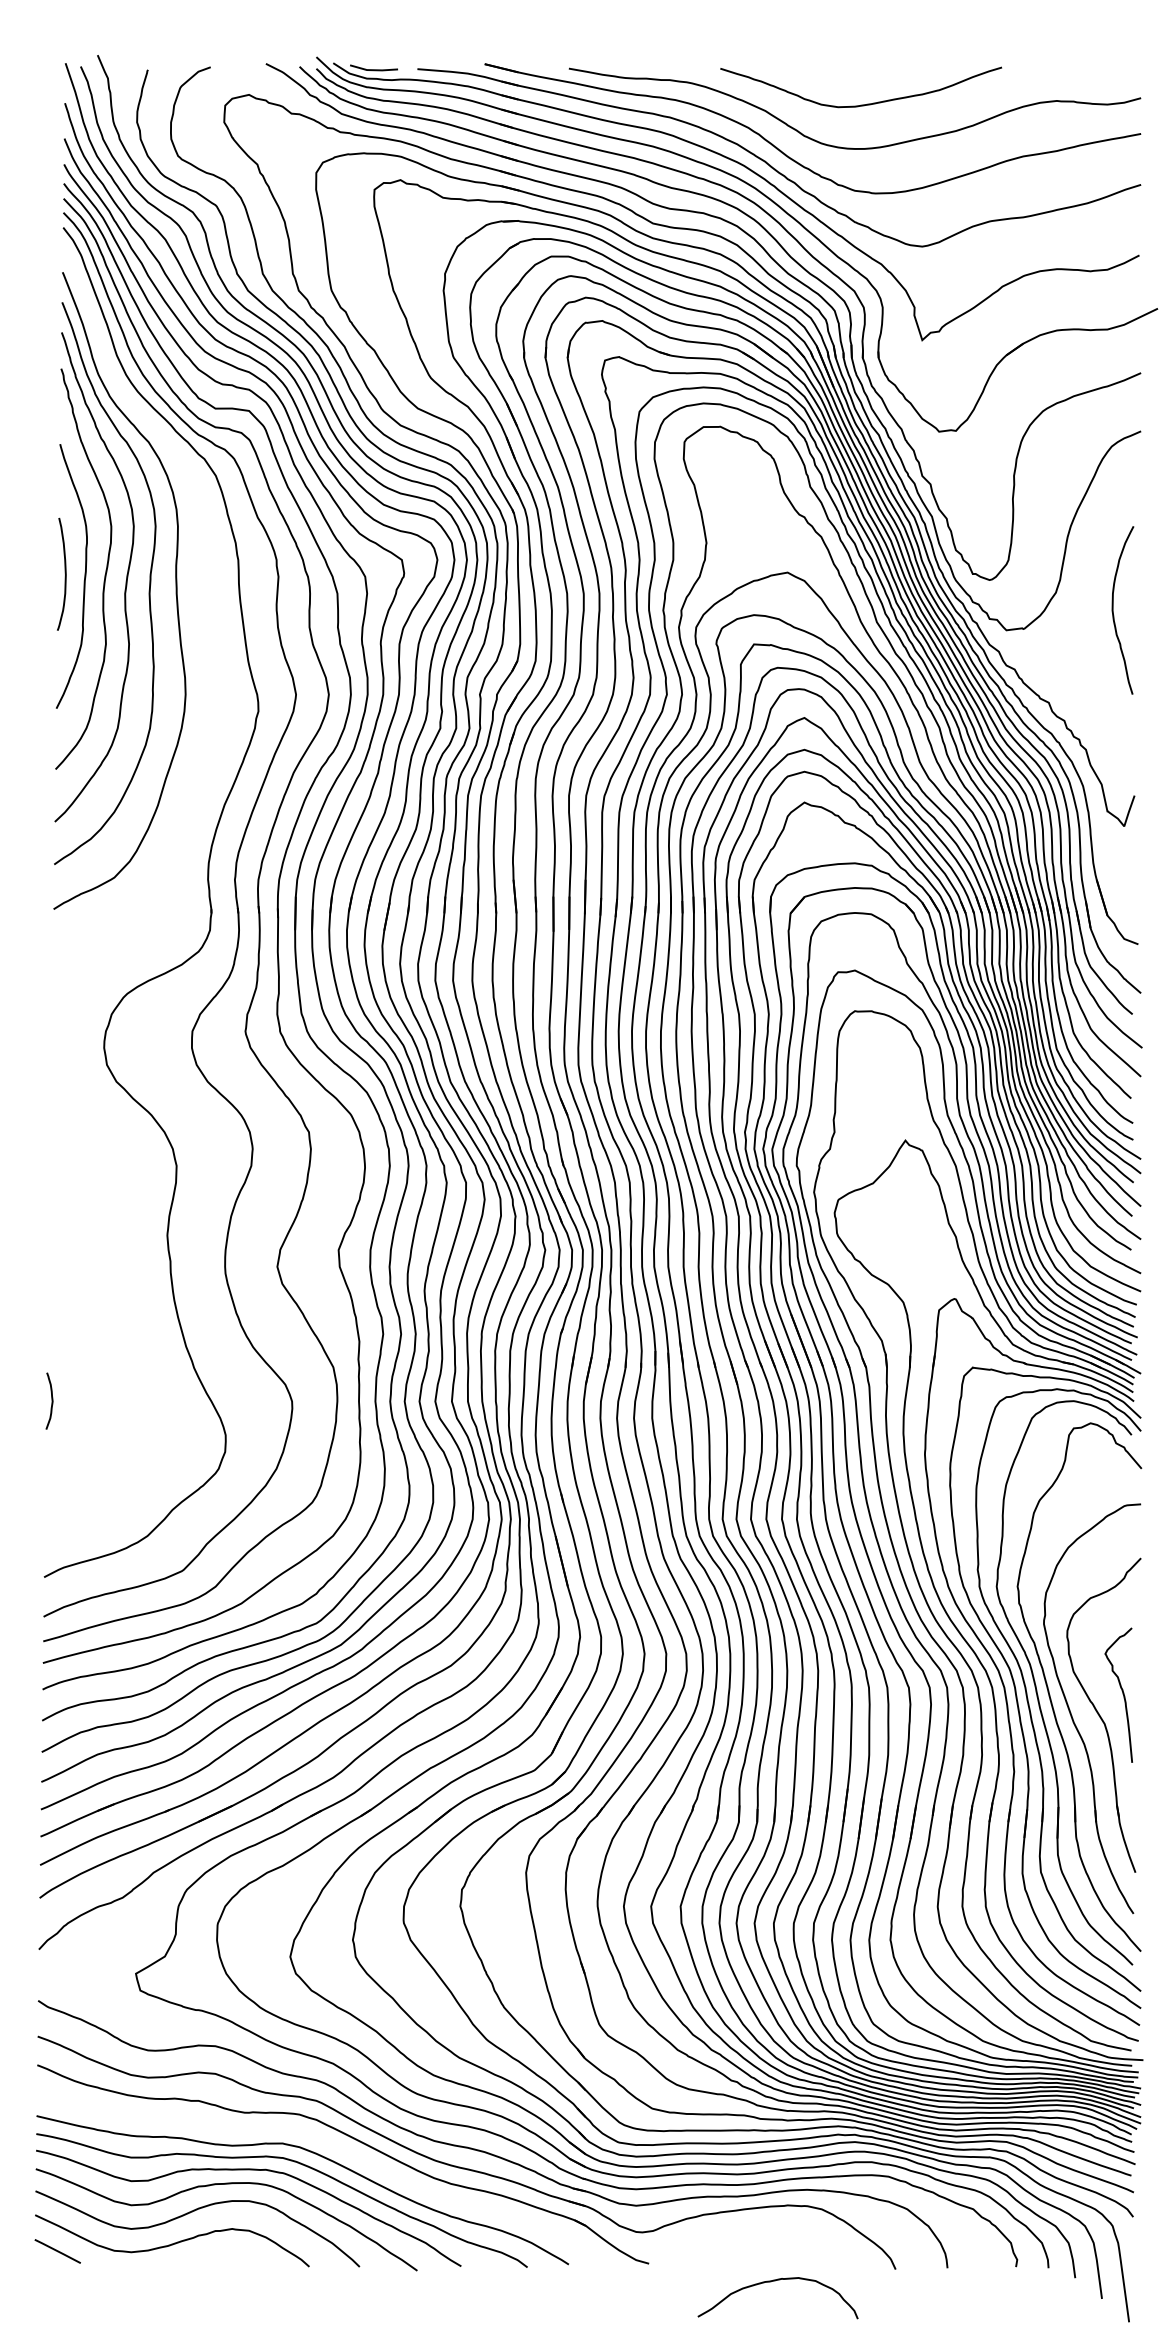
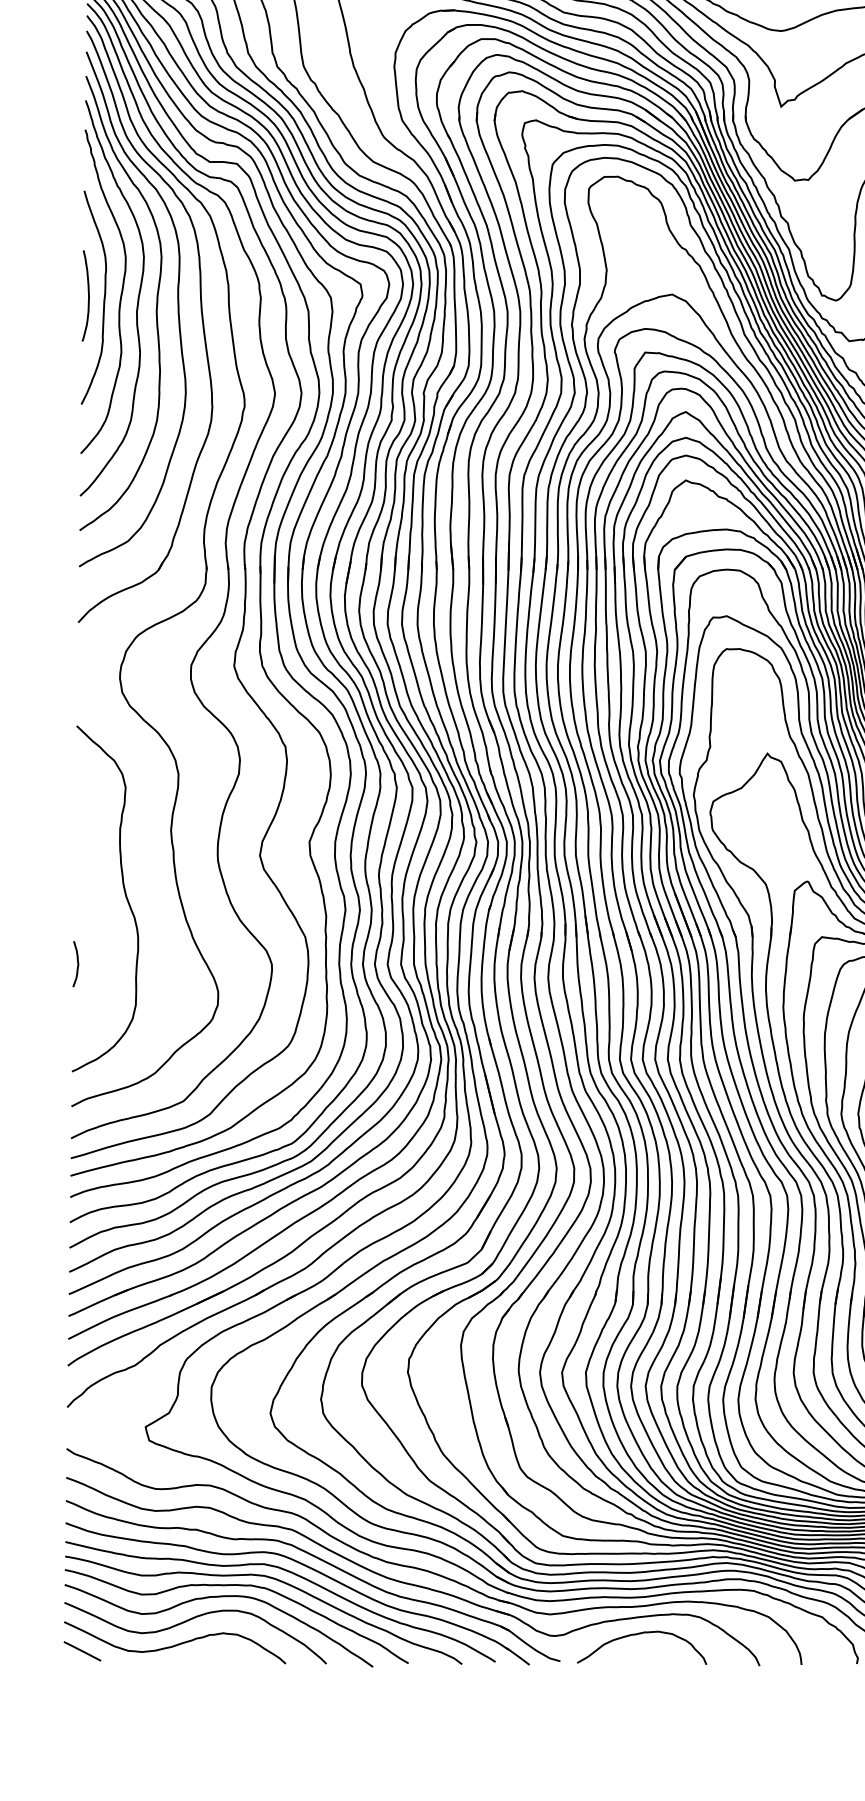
part: (205, 605) -> (201, 321), added
curve: (109, 1312) -> (124, 892), added
part: (339, 2149) -> (310, 1569), added
curve: (771, 2282) -> (636, 1635), moved

